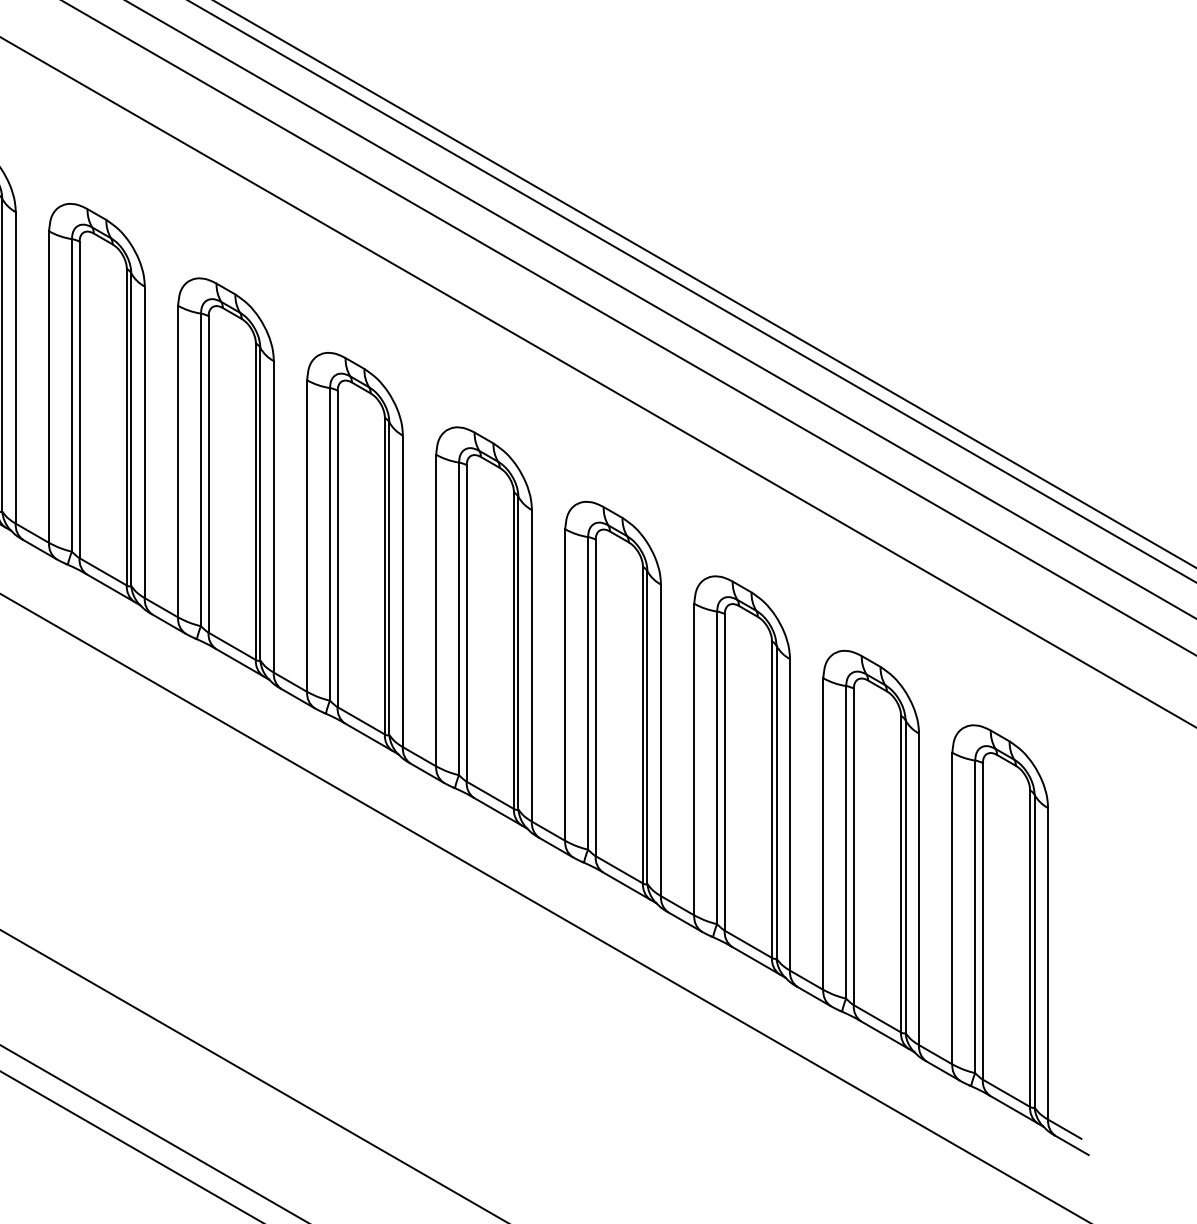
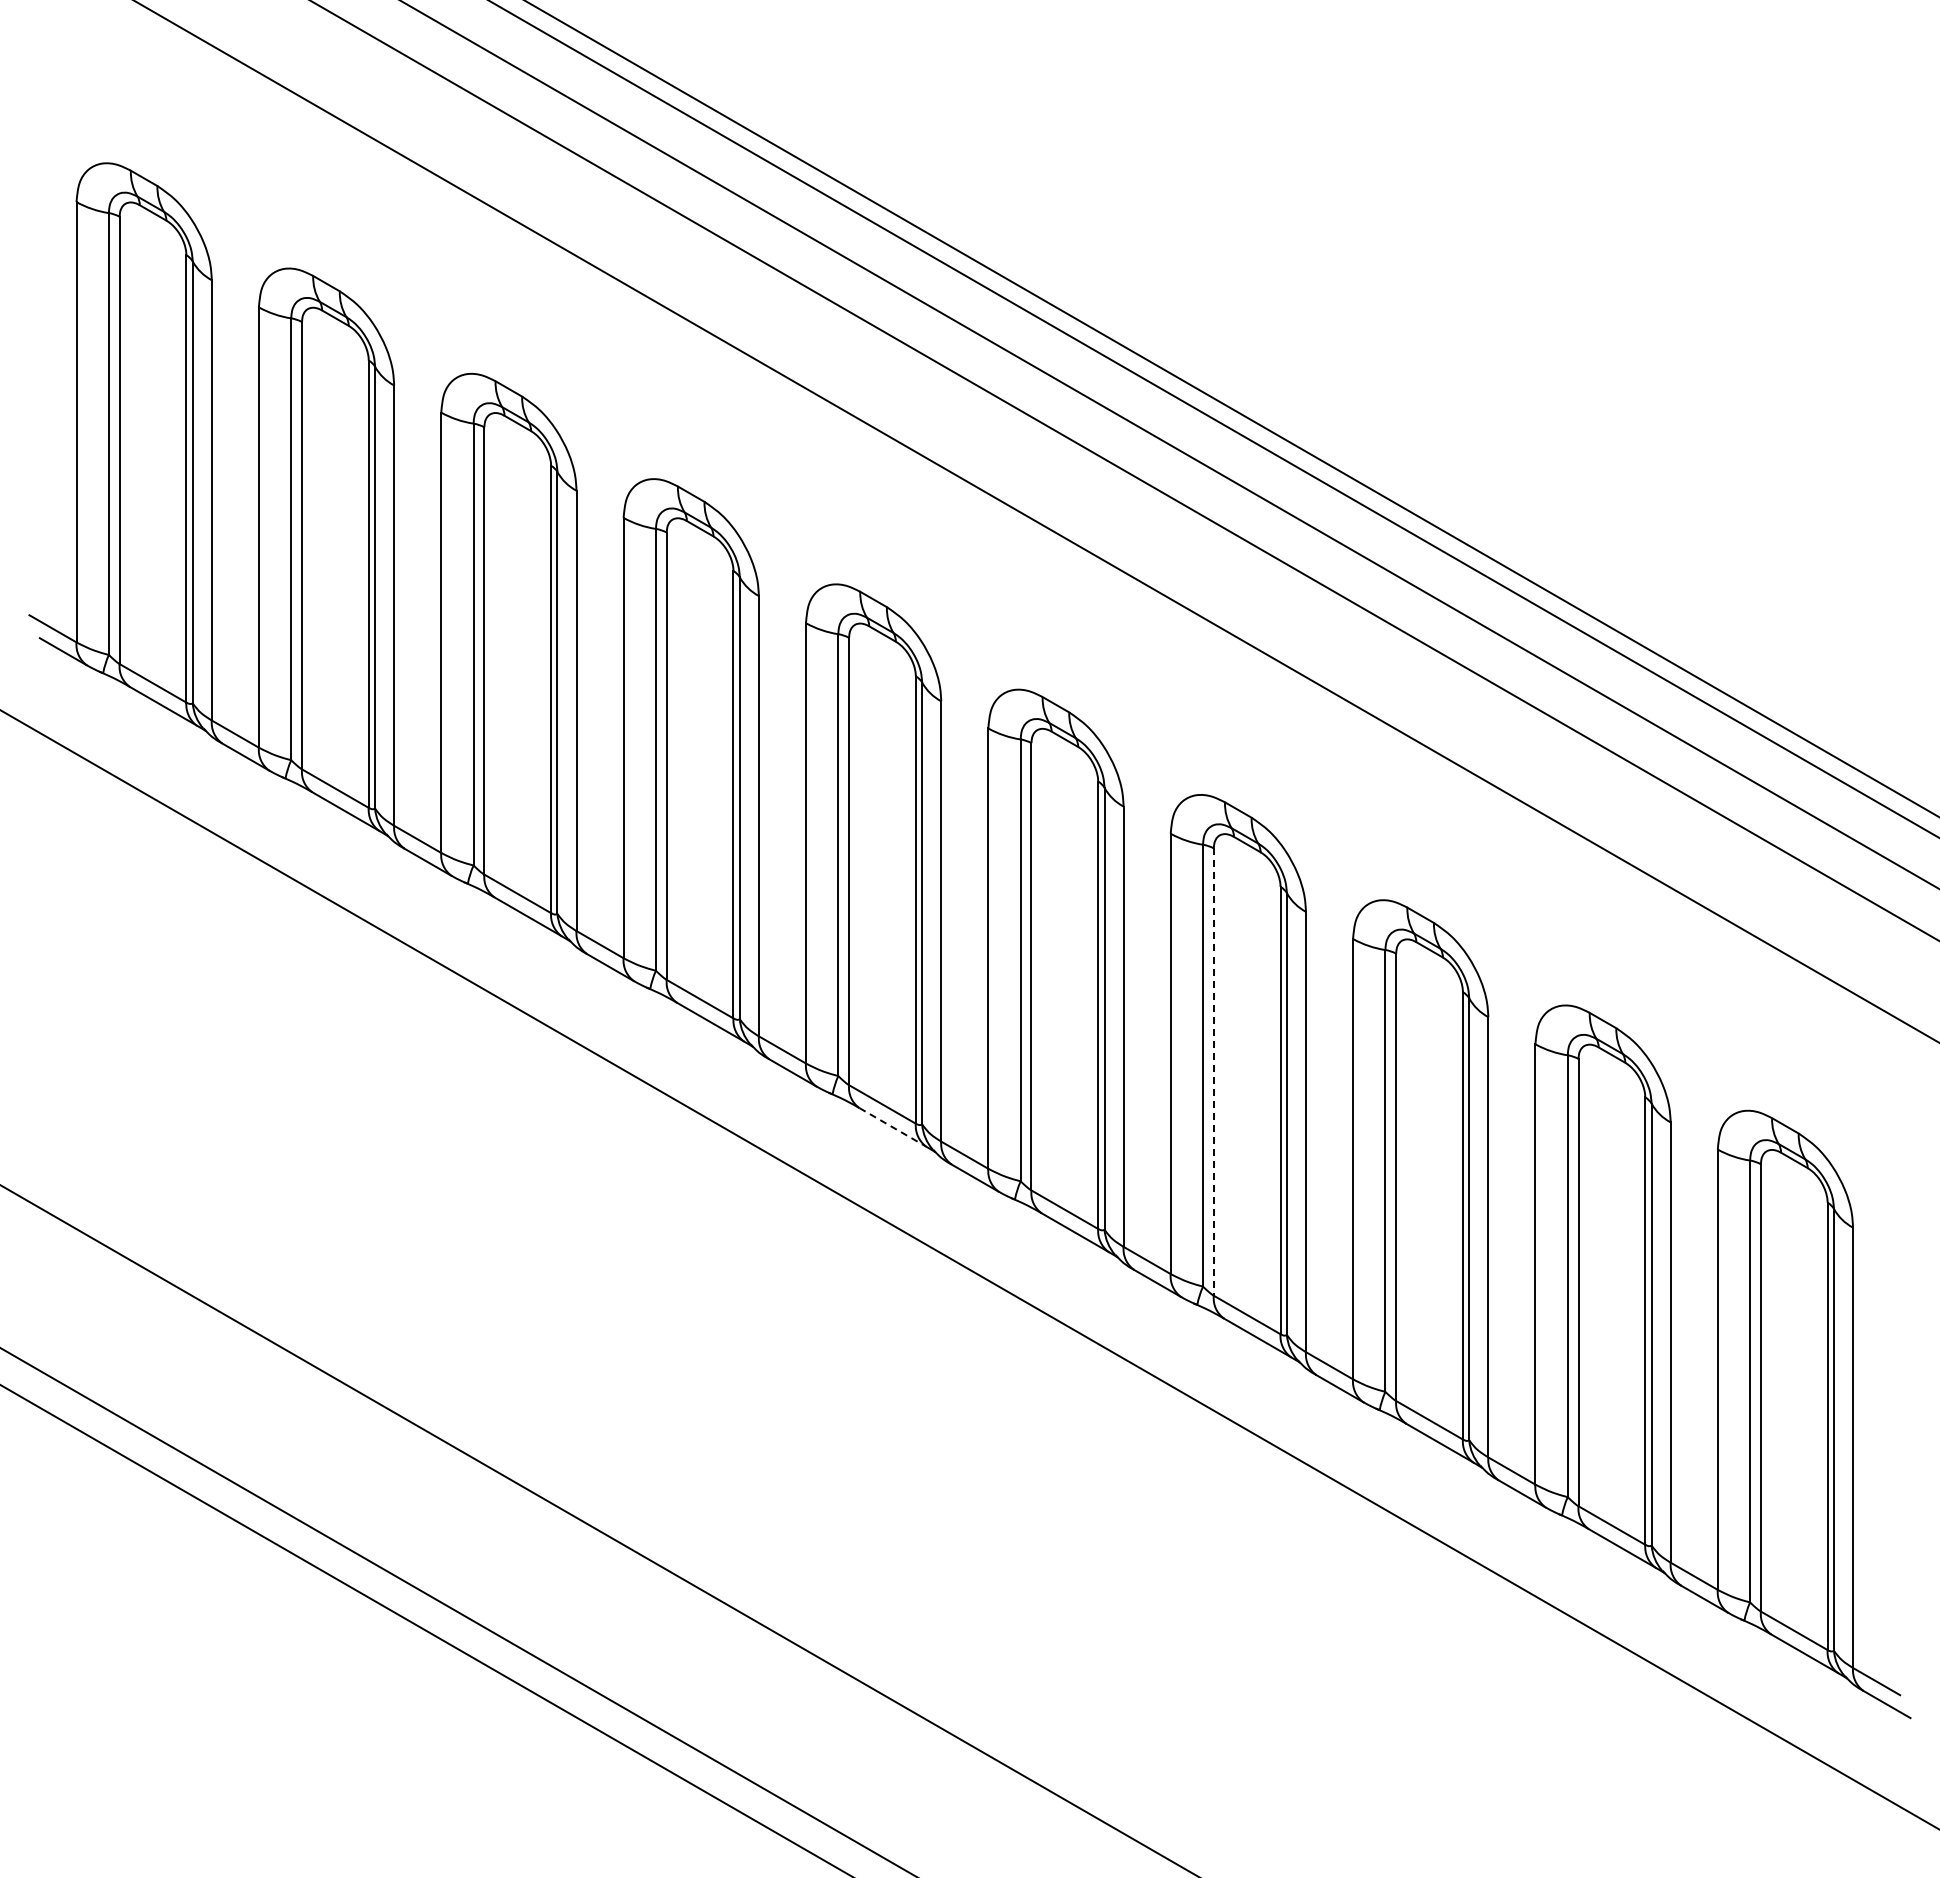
line: (595, 698) -> (1213, 1072), solid -> dashed
line: (368, 737) -> (892, 1127), solid -> dashed

